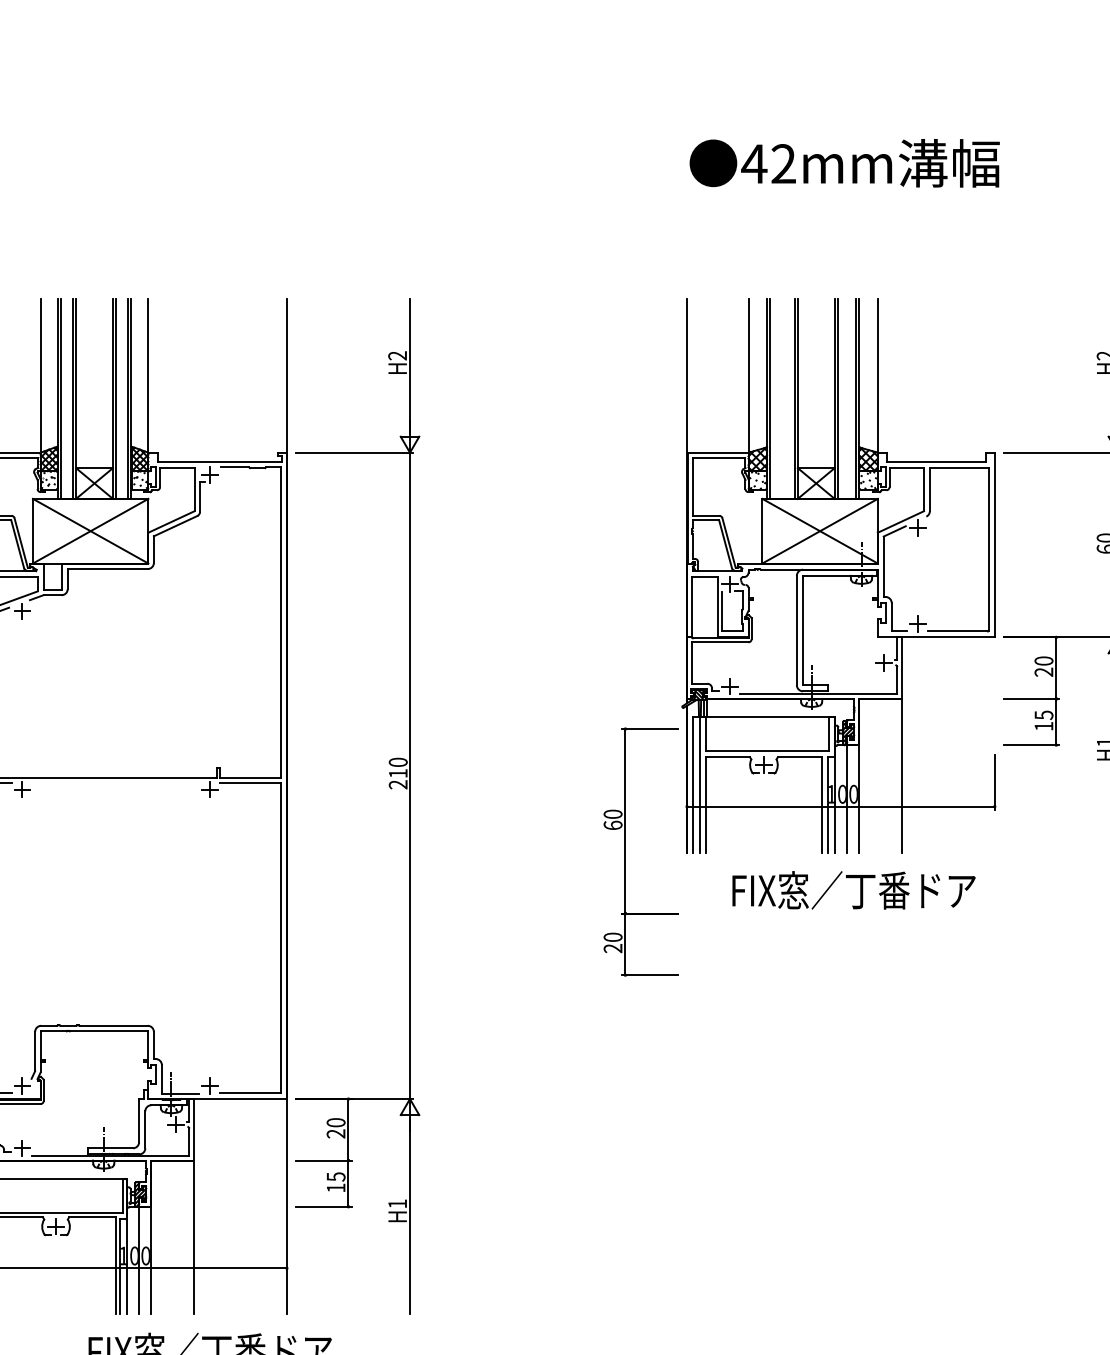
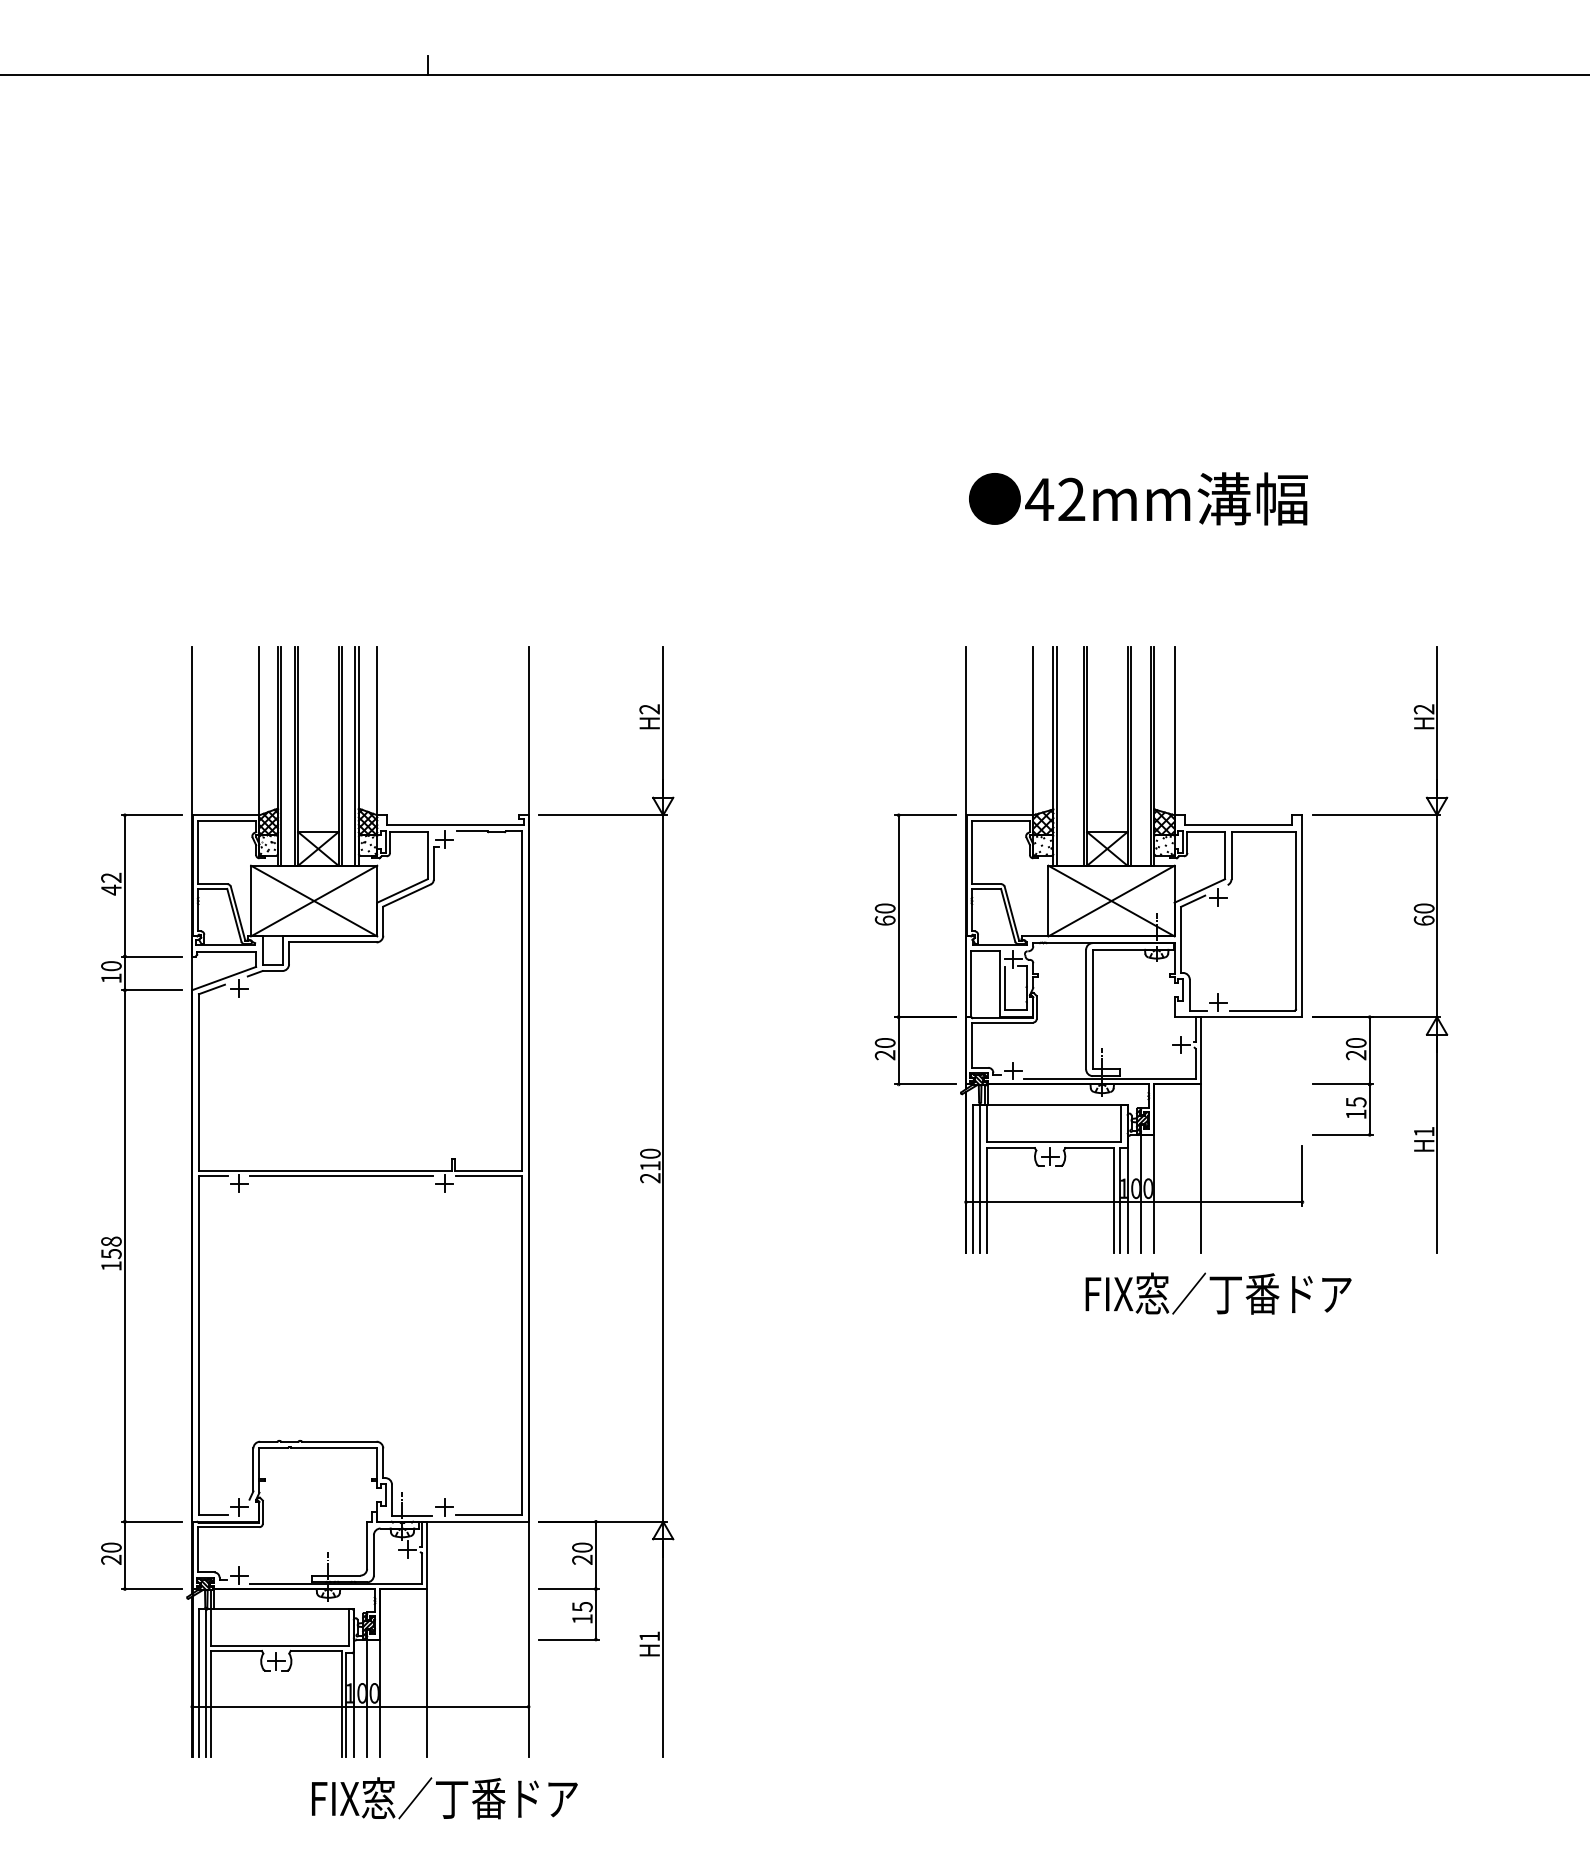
line: (115, 783) -> (341, 1176), added
part: (626, 851) -> (899, 949), moved
text: (853, 890) -> (1218, 1293), moved

